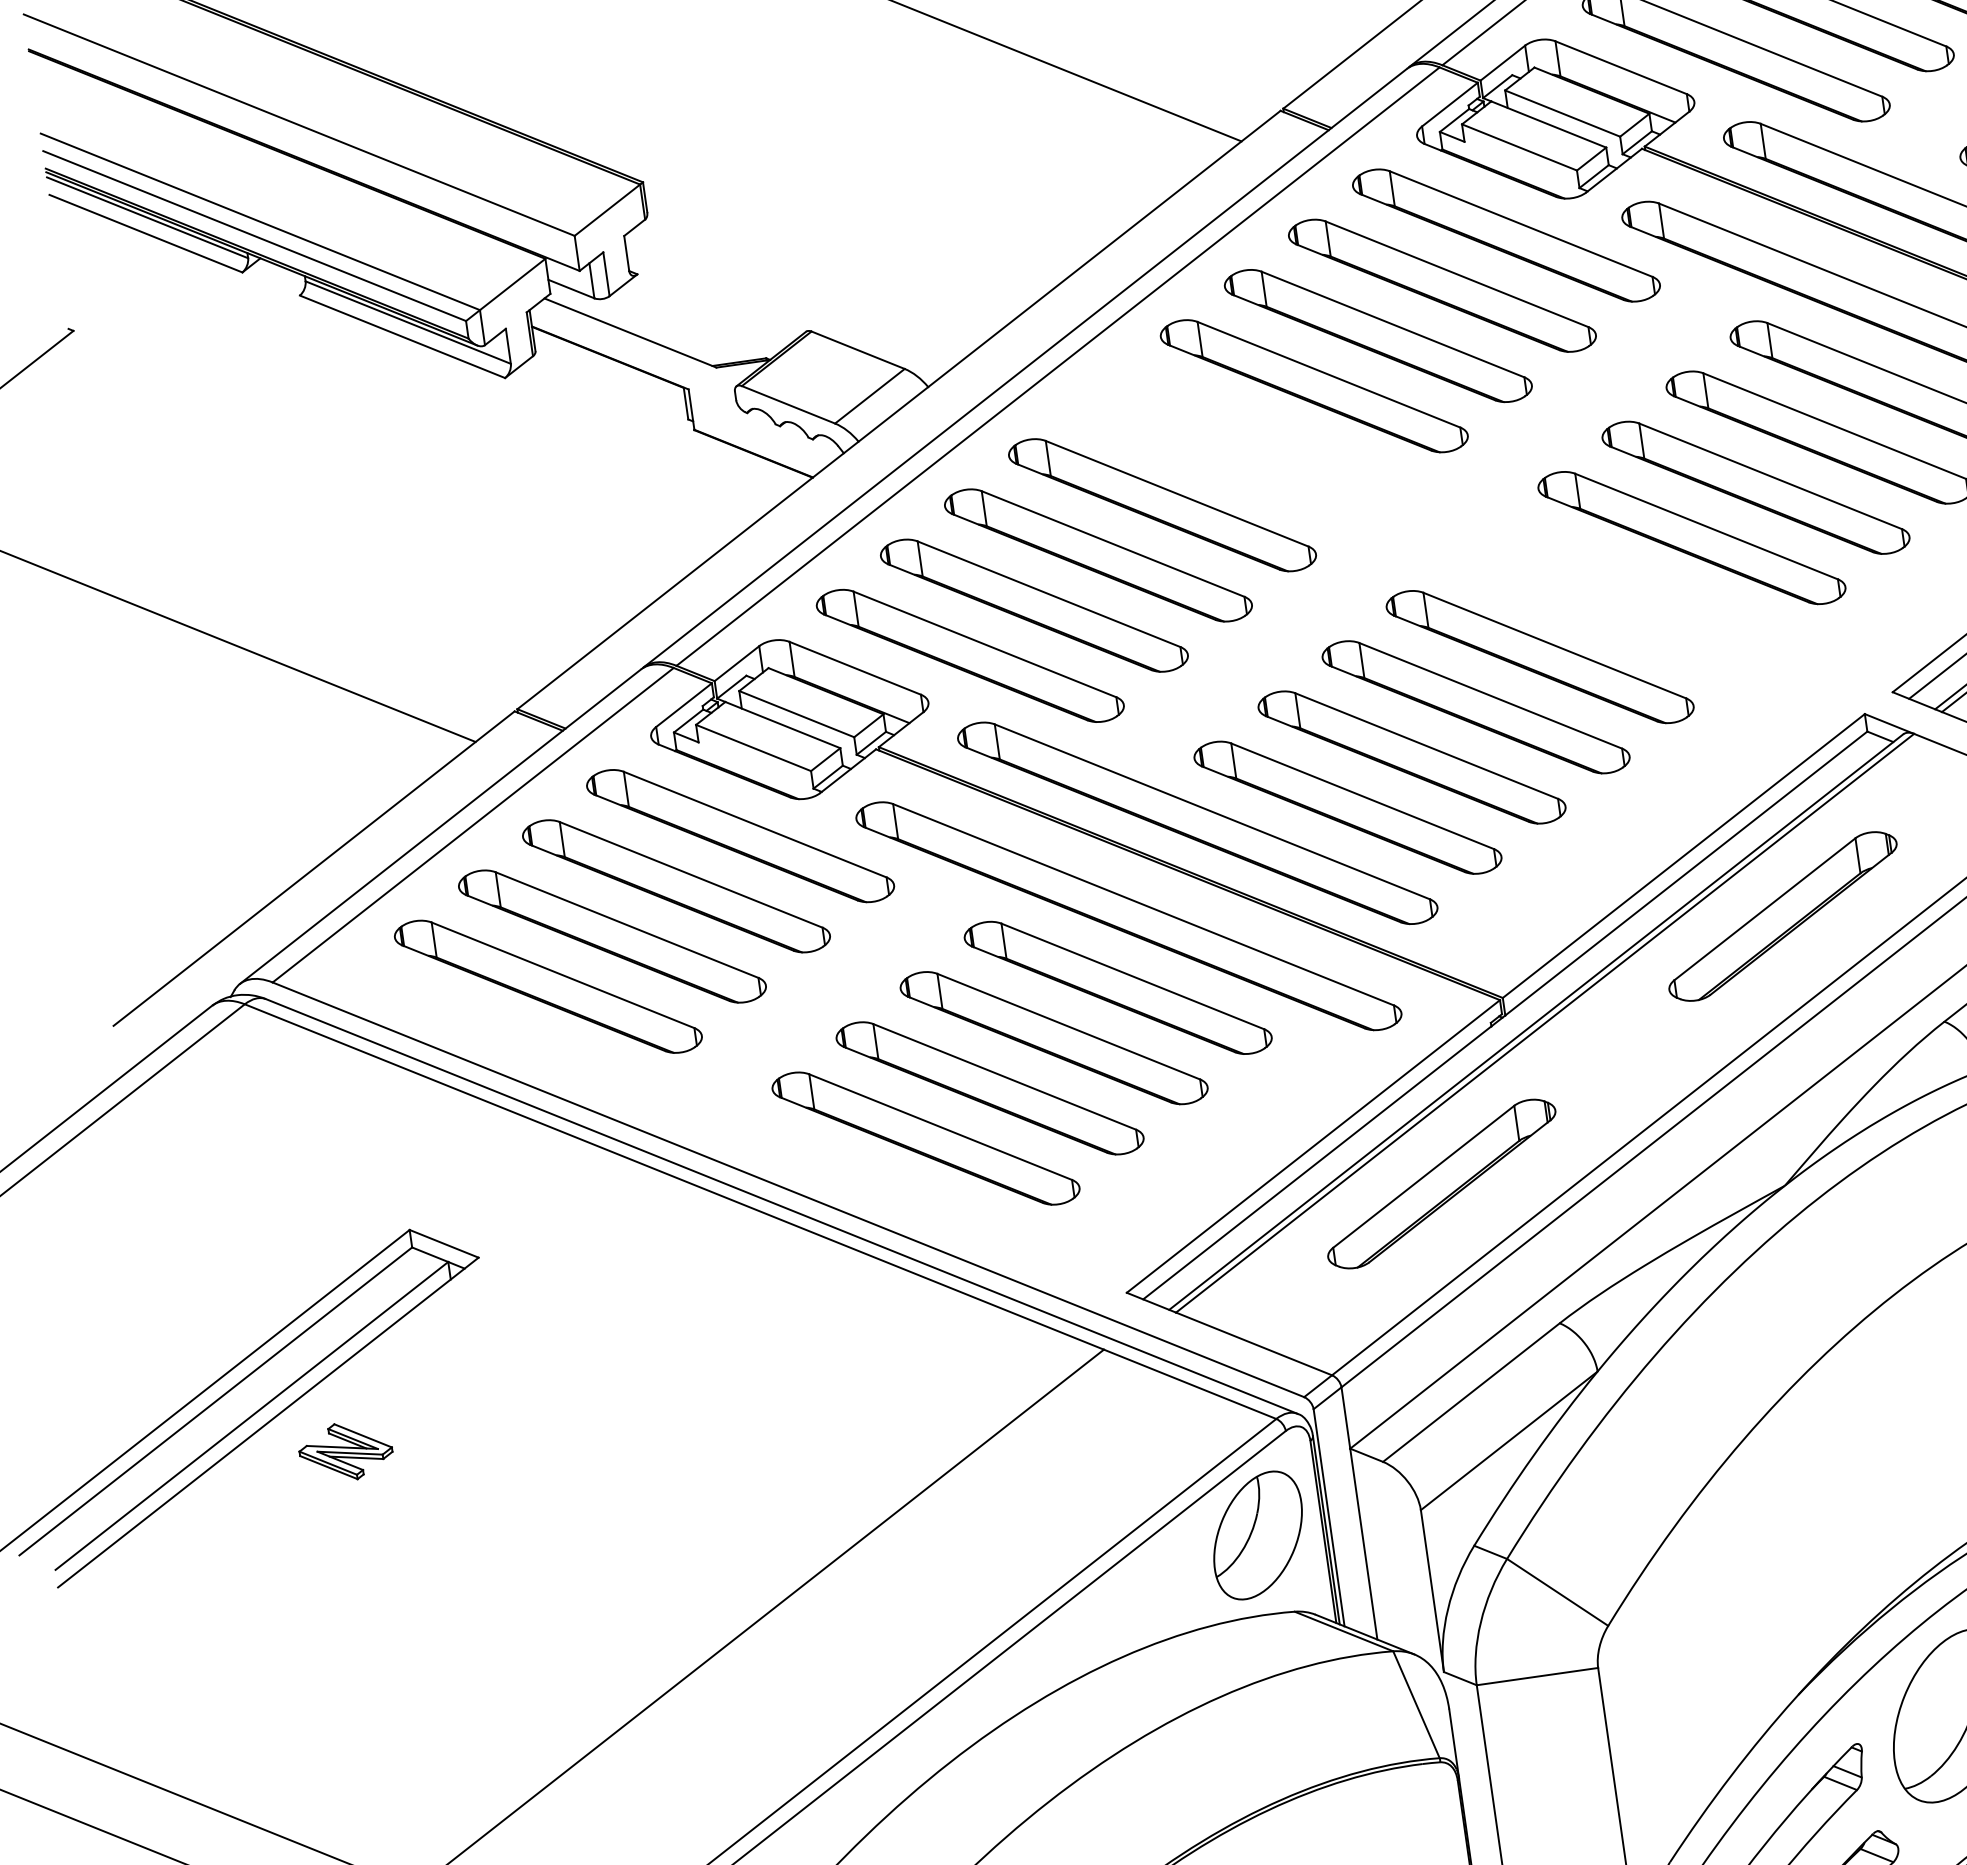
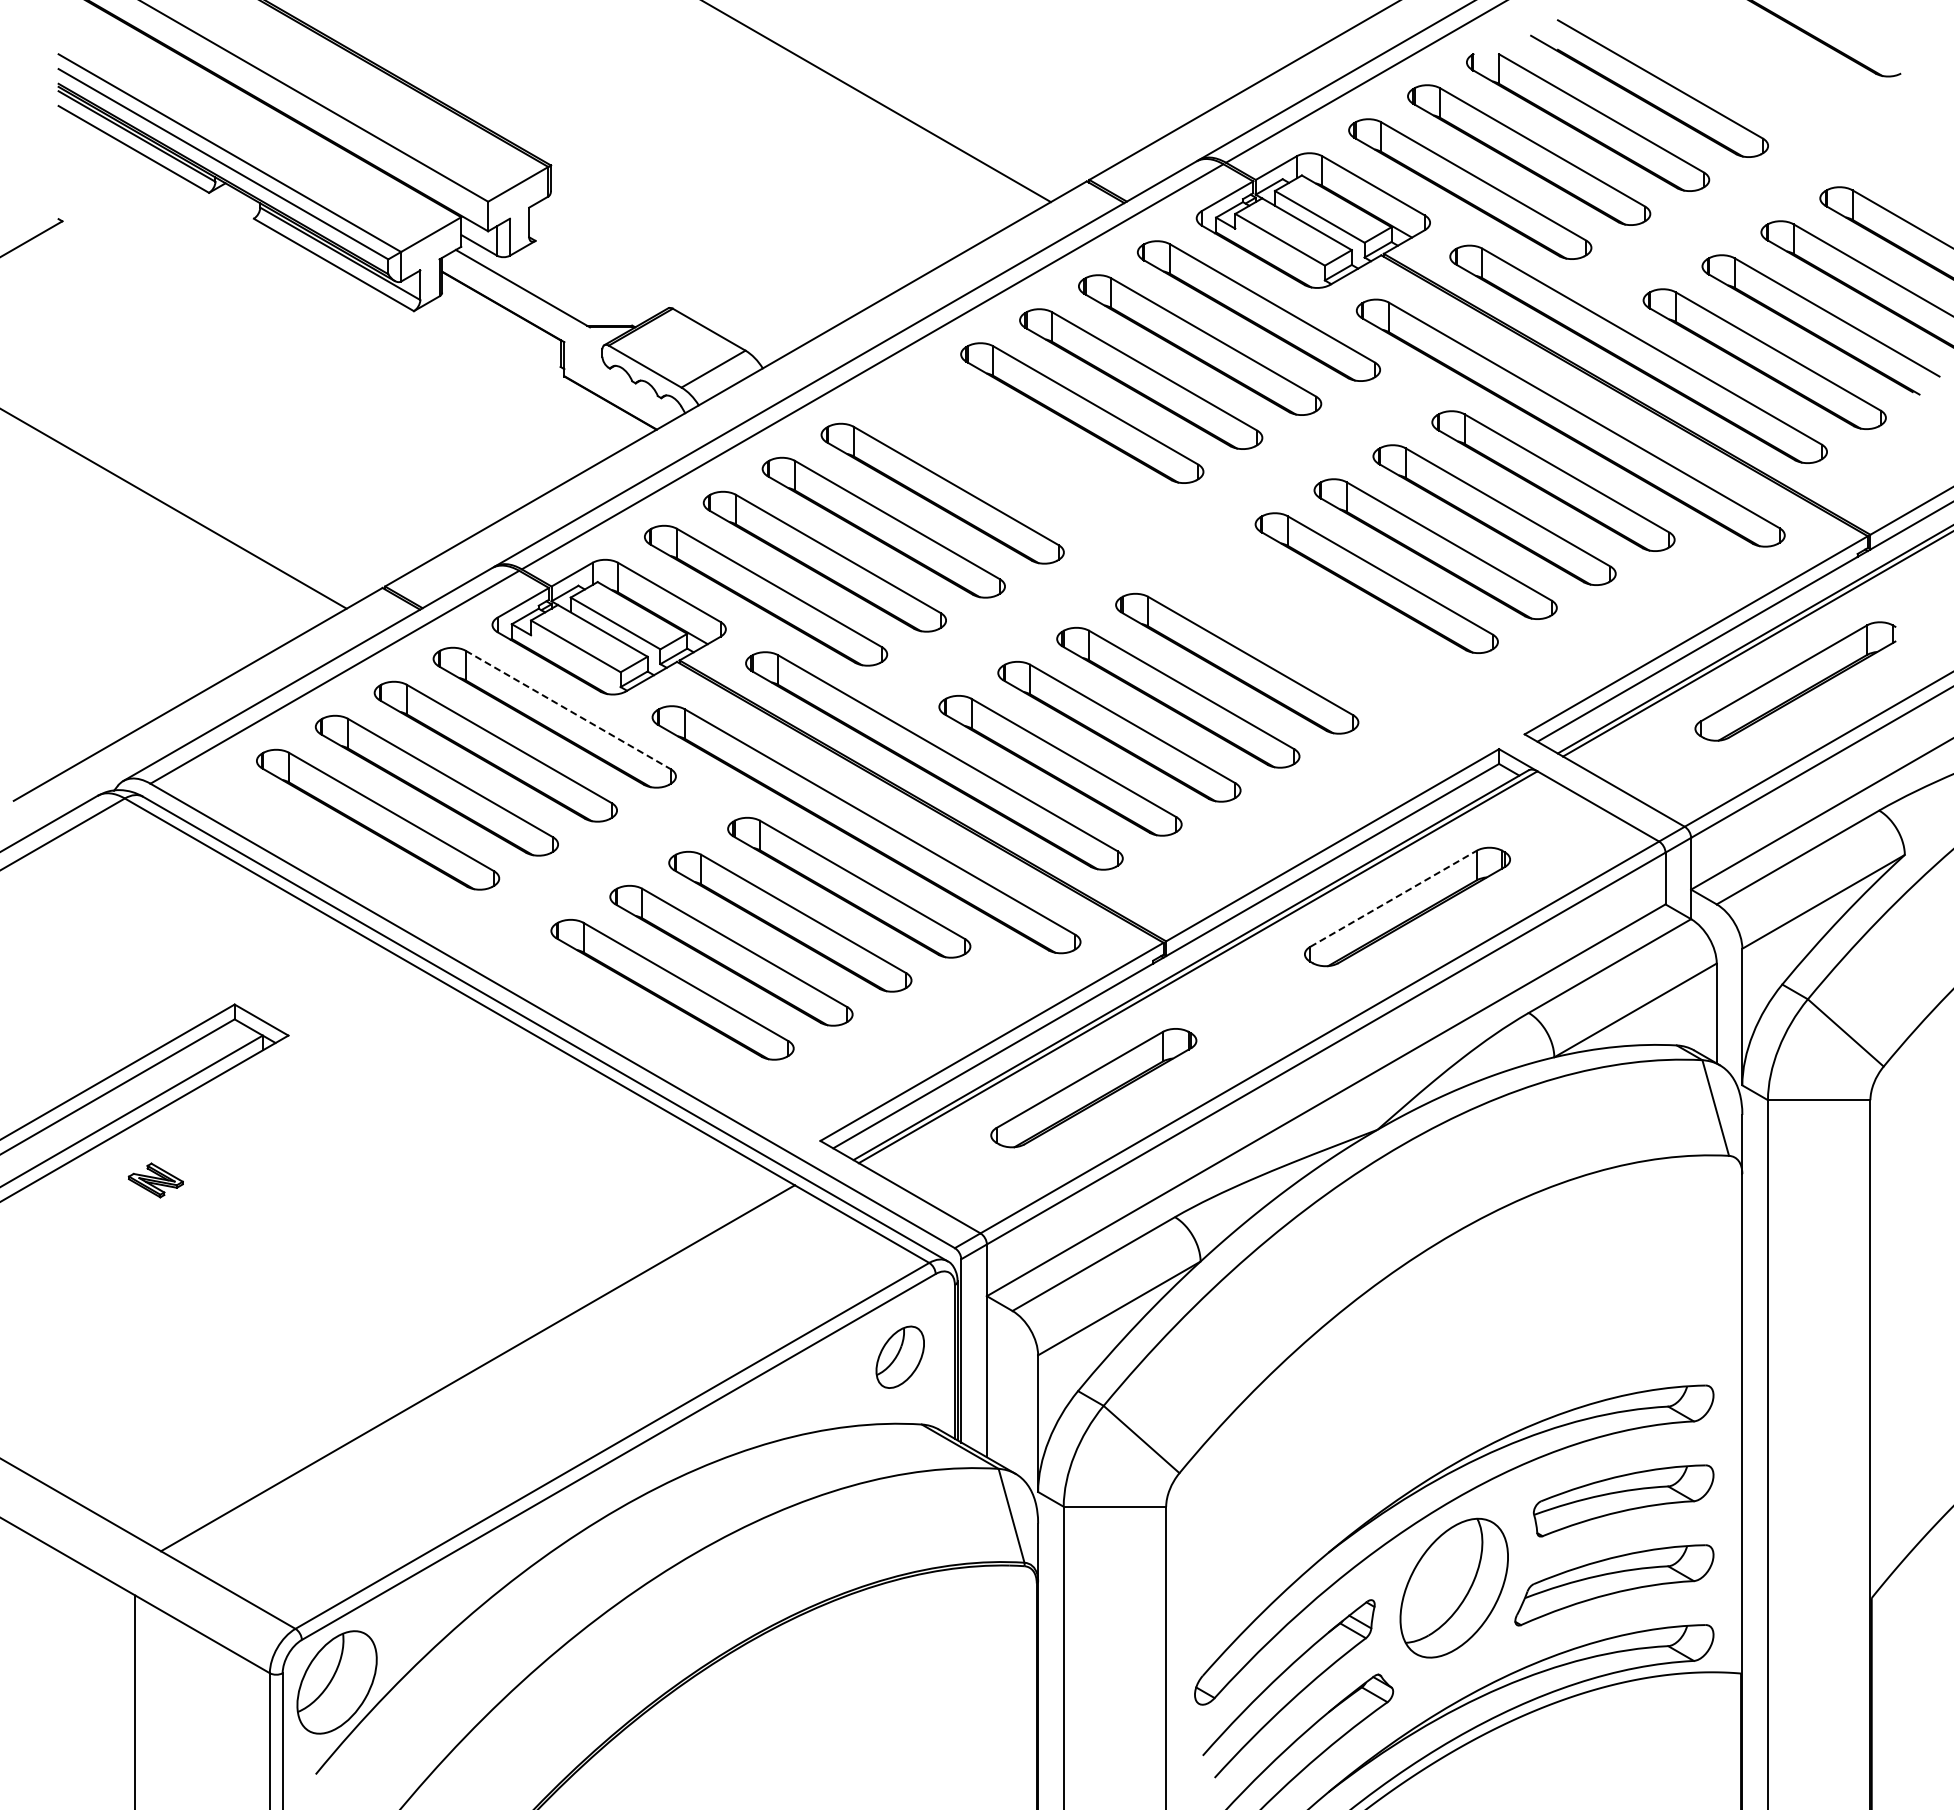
line: (755, 825) -> (568, 710), solid -> dashed
line: (1764, 908) -> (1393, 898), solid -> dashed
part: (345, 1451) -> (155, 1180), size x0.7
part: (1256, 1536) -> (899, 1357), size x0.6

